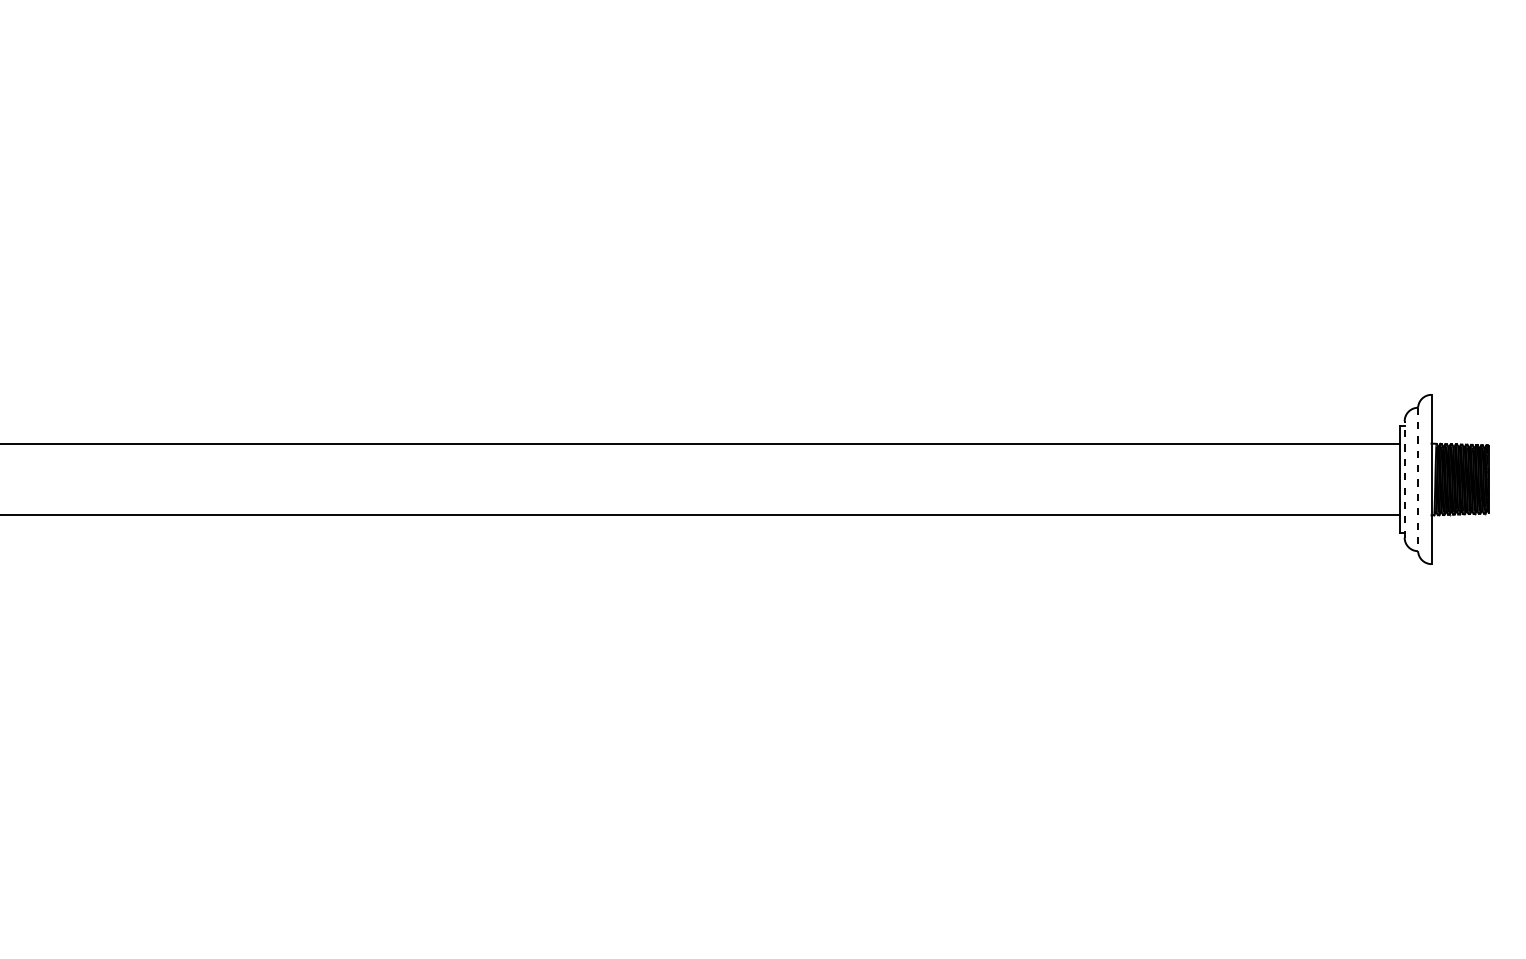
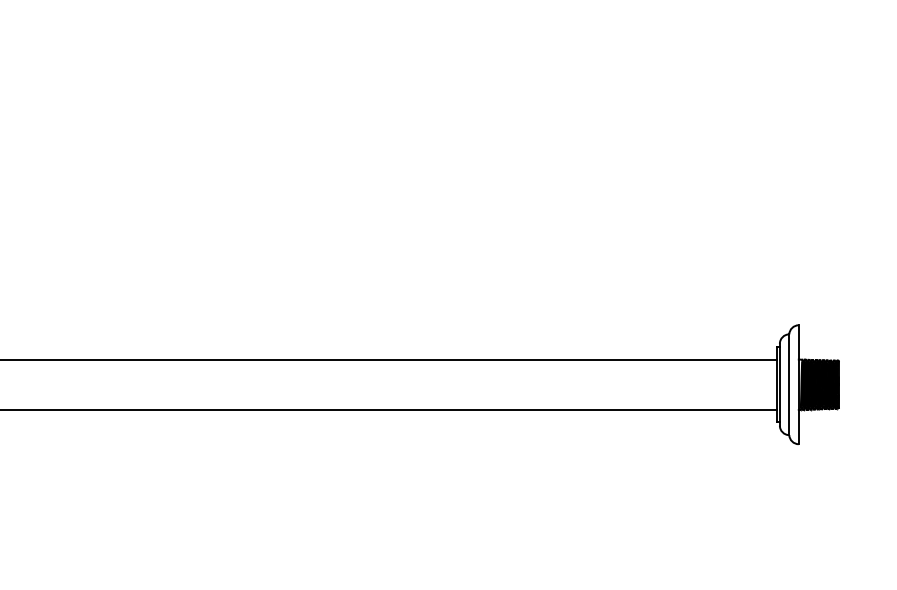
line: (1404, 478) -> (779, 384), dashed -> solid
line: (1418, 479) -> (789, 384), dashed -> solid

